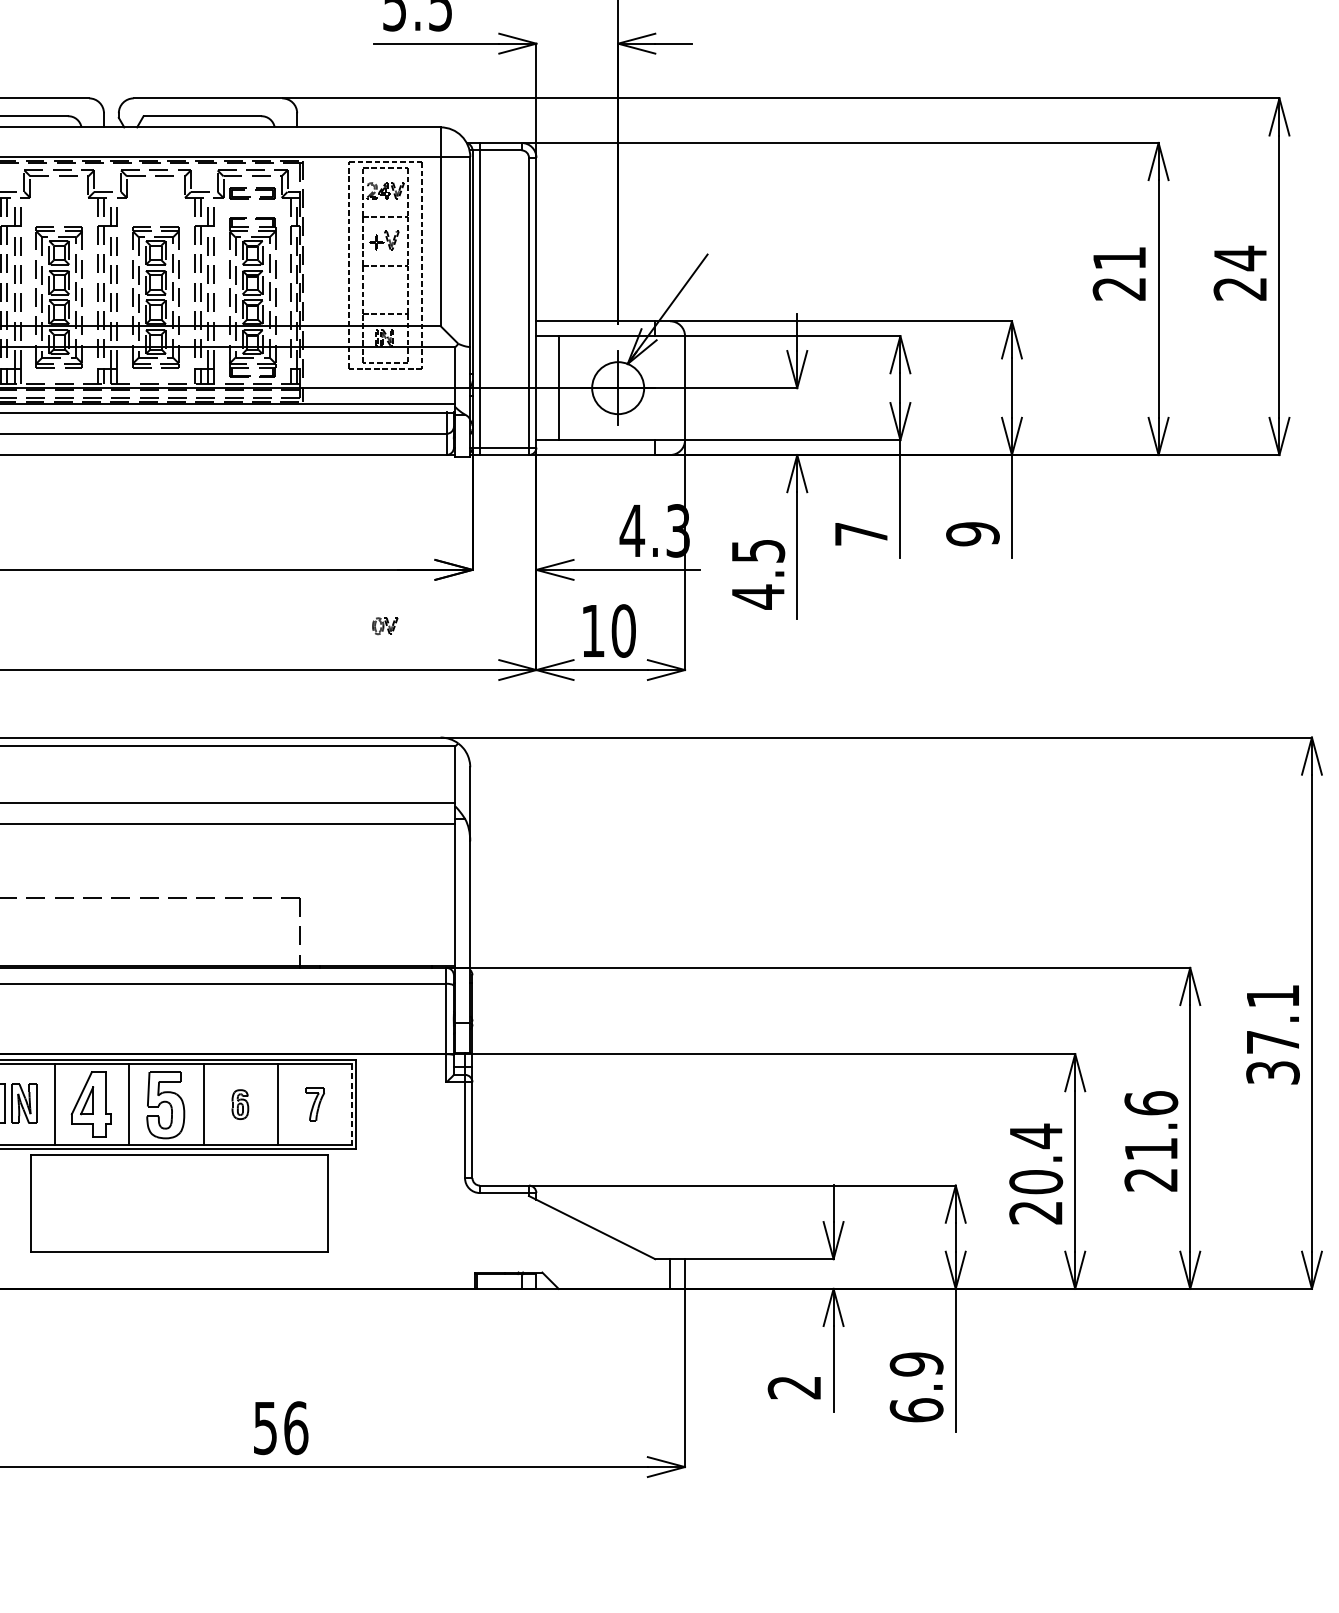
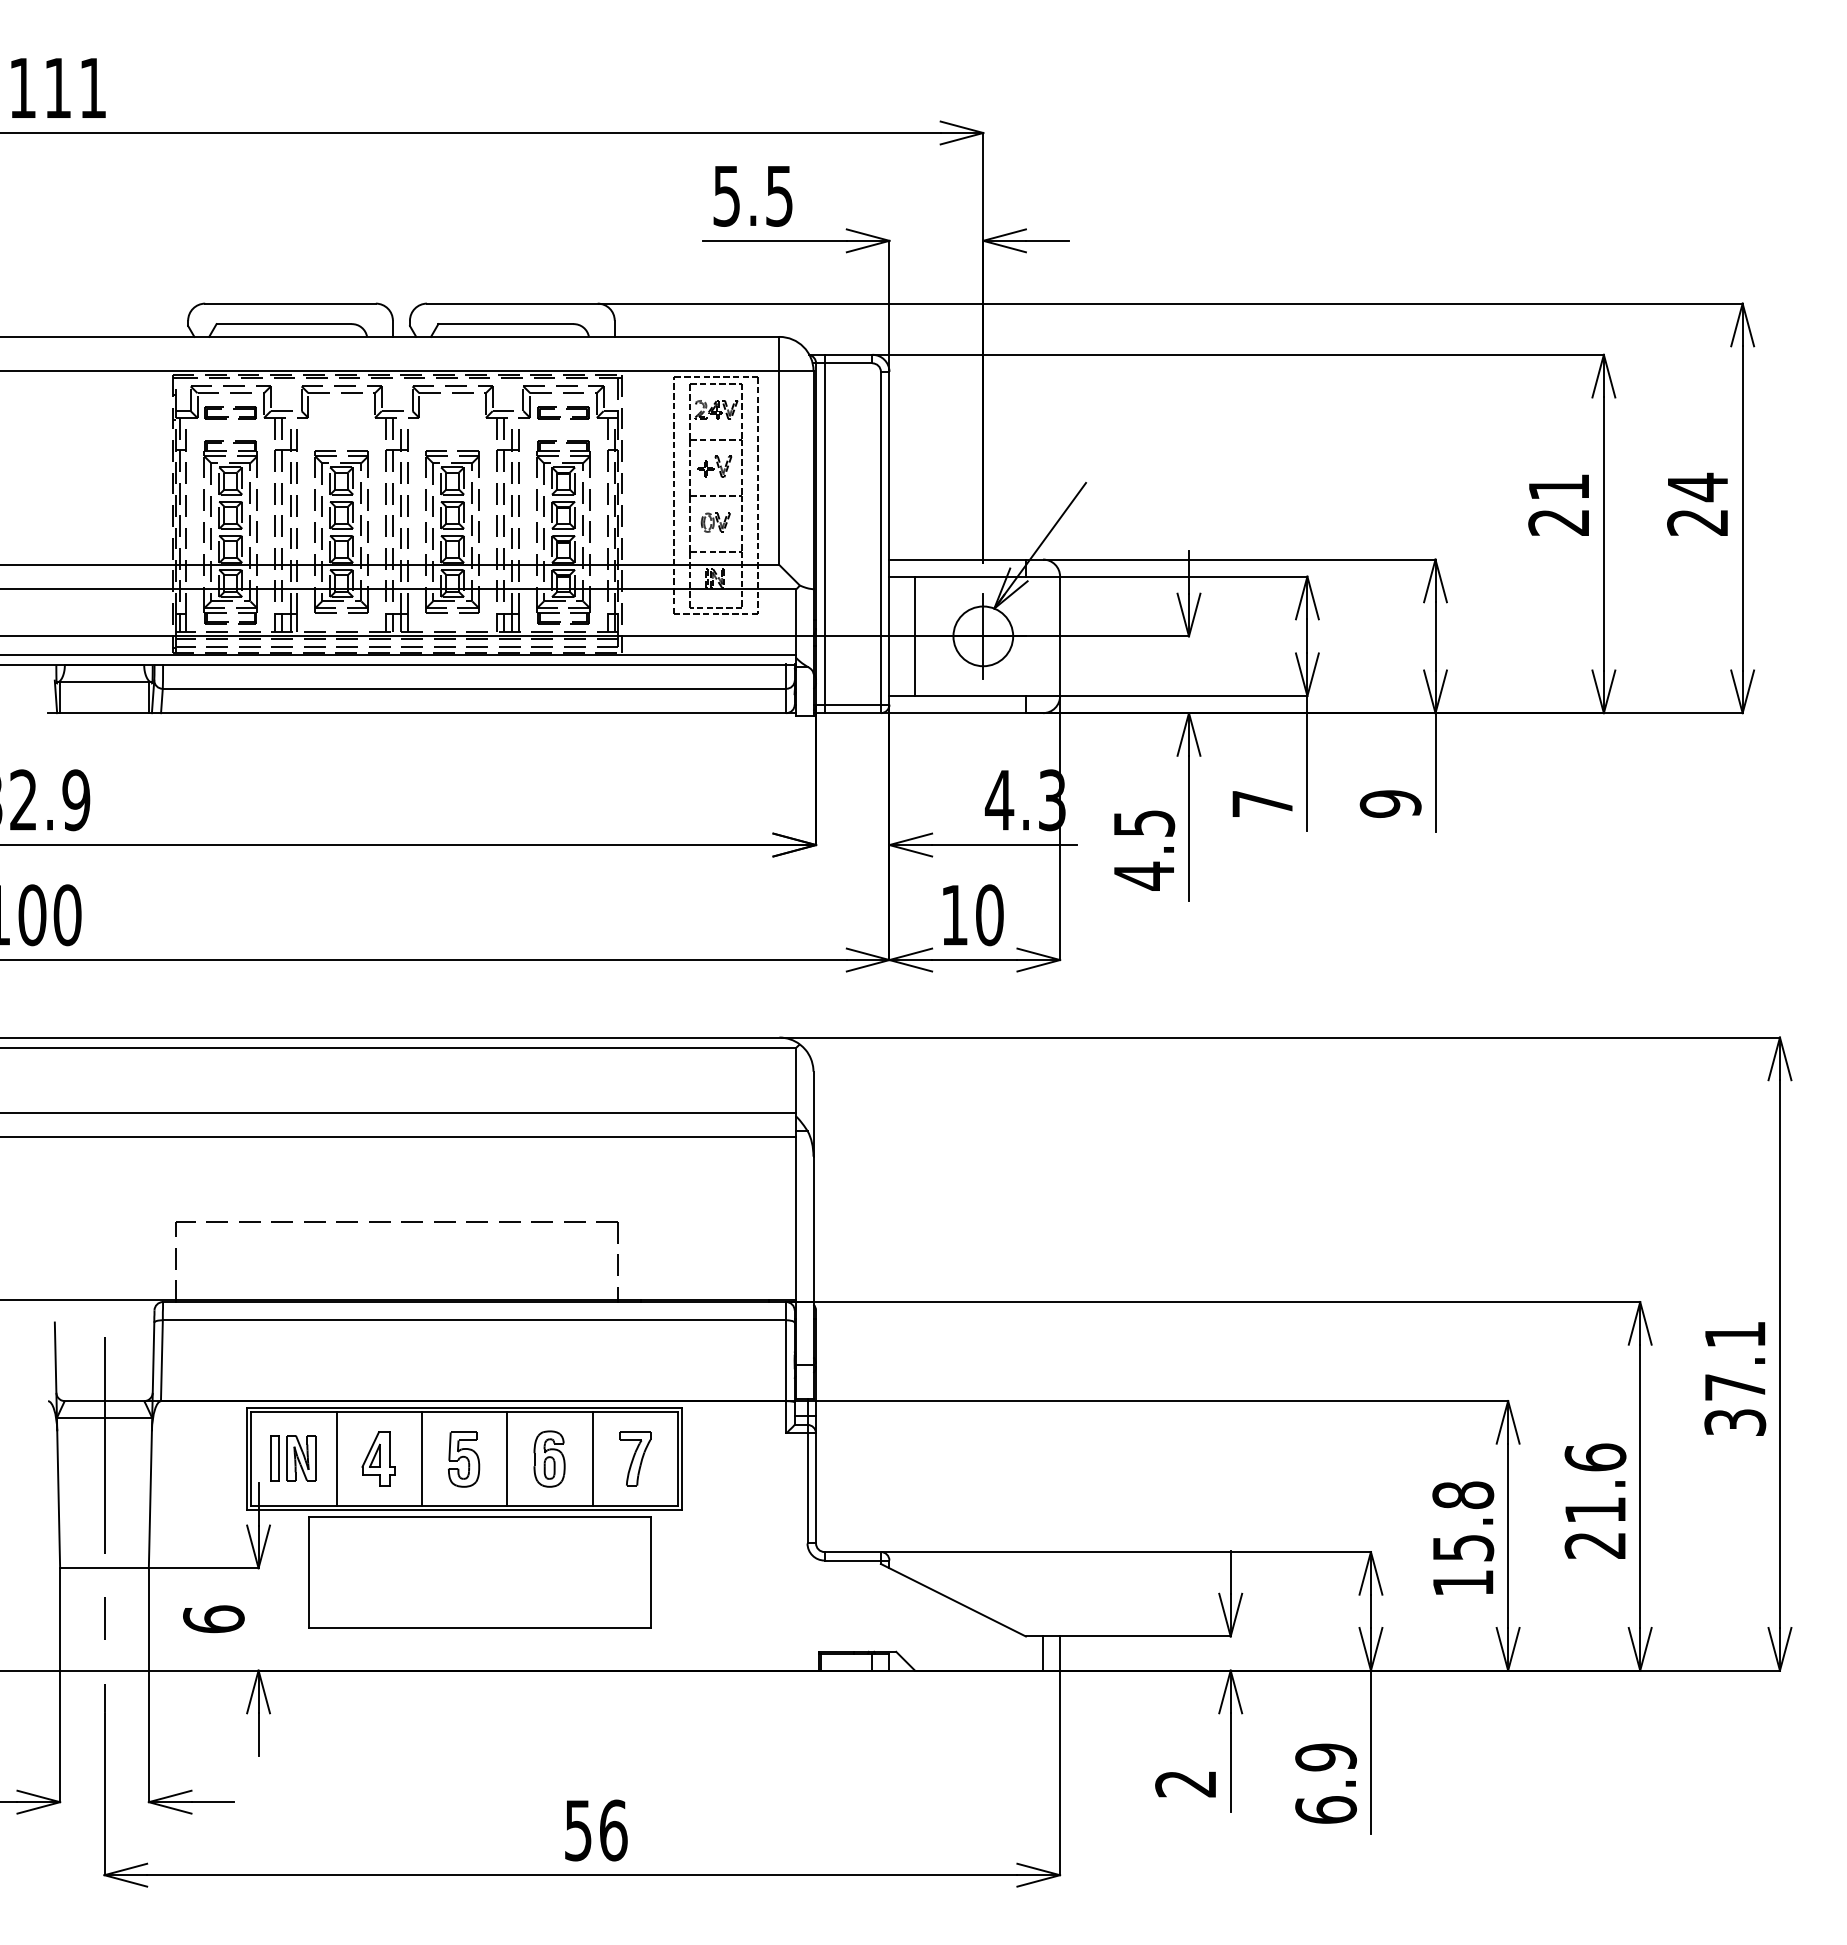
part: (384, 626) -> (715, 522), moved
part: (91, 1104) -> (378, 1458), size x0.71
part: (240, 1104) -> (549, 1458), size x1.67
part: (315, 1104) -> (635, 1458), size x1.43
part: (166, 1105) -> (464, 1459), size x0.71
line: (351, 1105) -> (677, 1459), dashed -> solid
text: (1036, 1173) -> (1463, 1538), 20.4 -> 15.8

